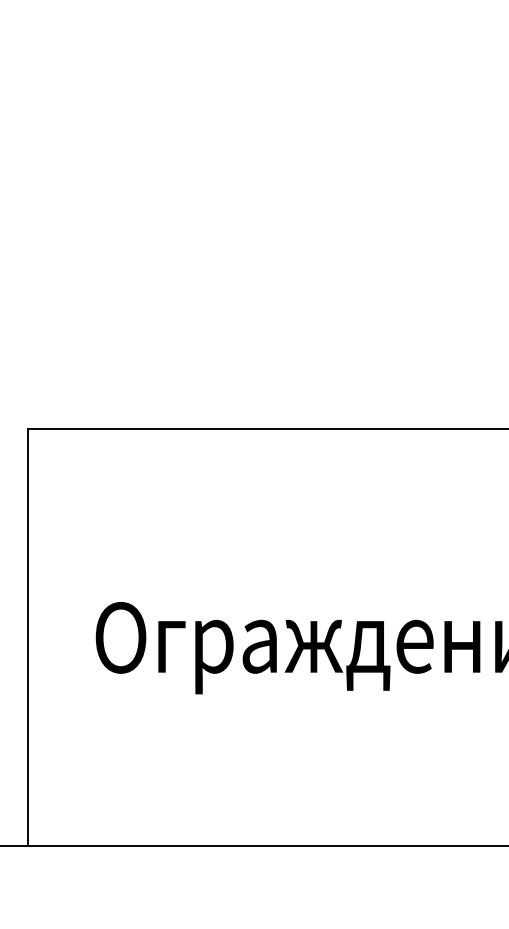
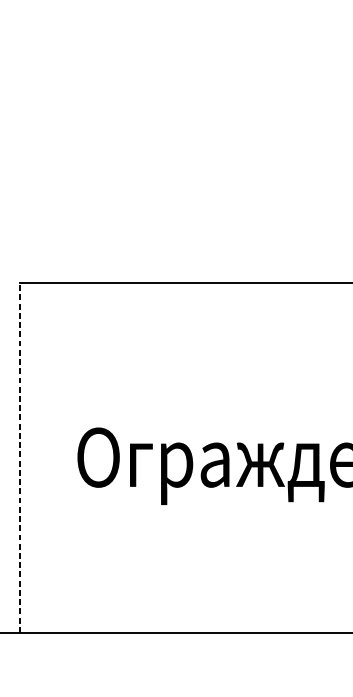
line: (27, 637) -> (20, 457), solid -> dashed

